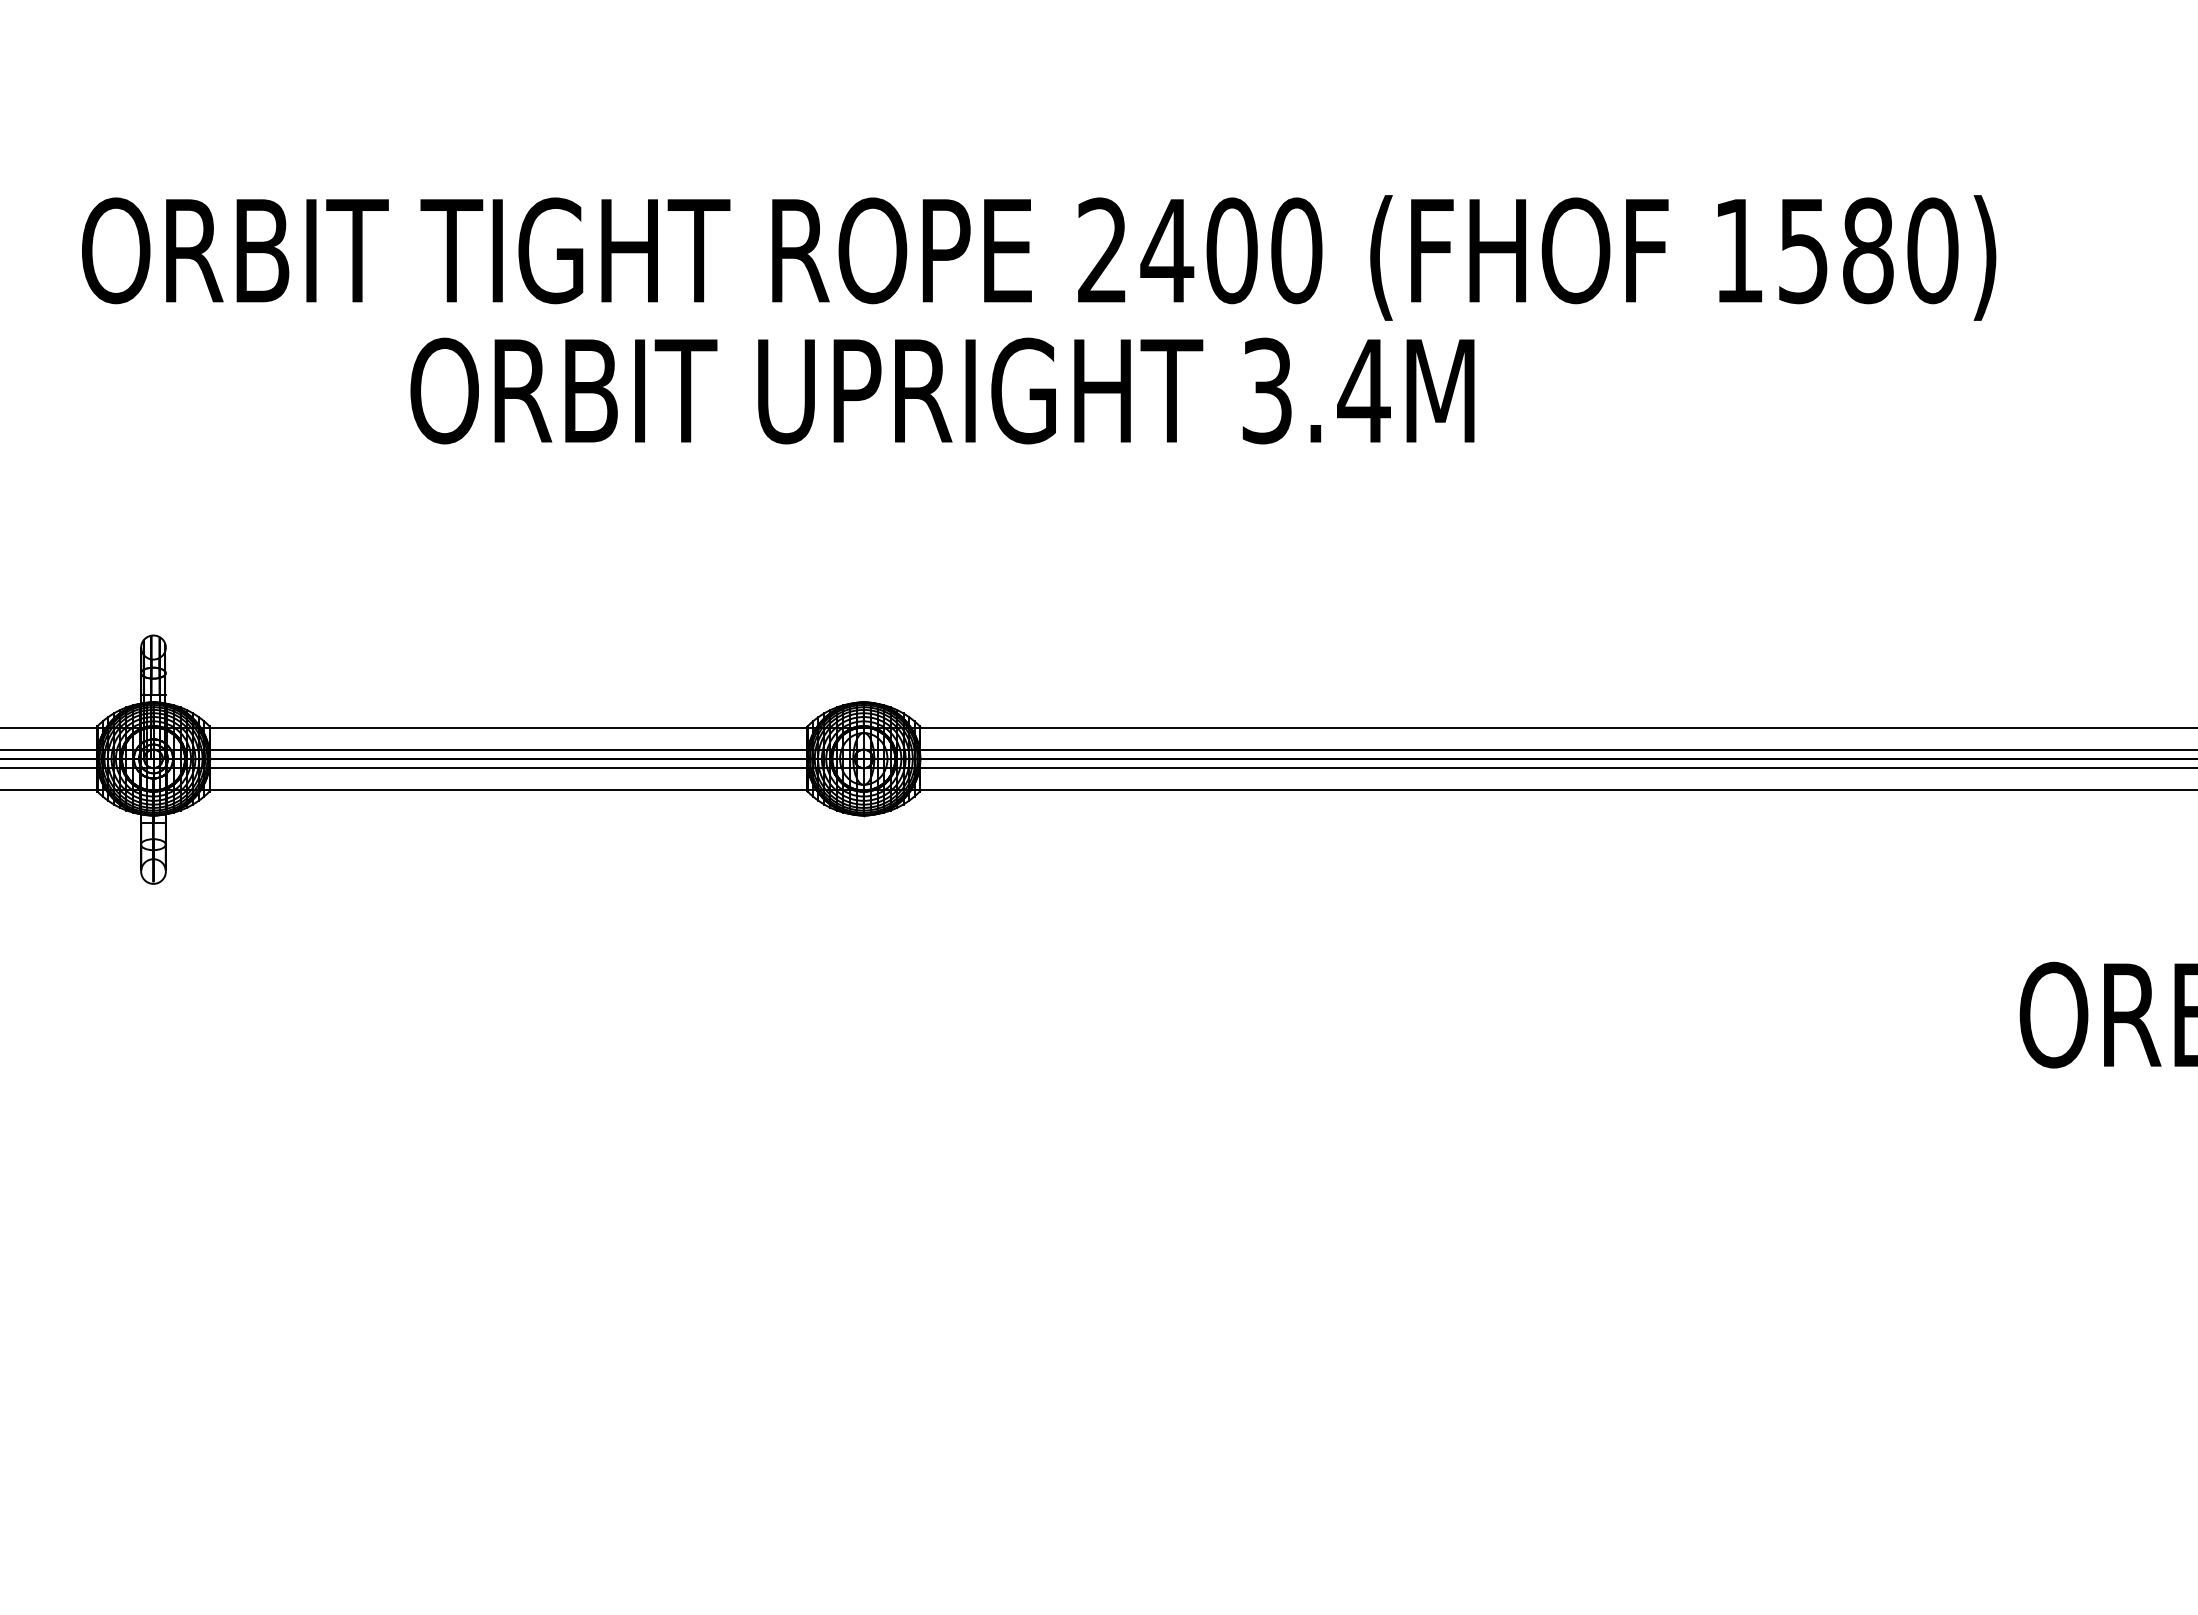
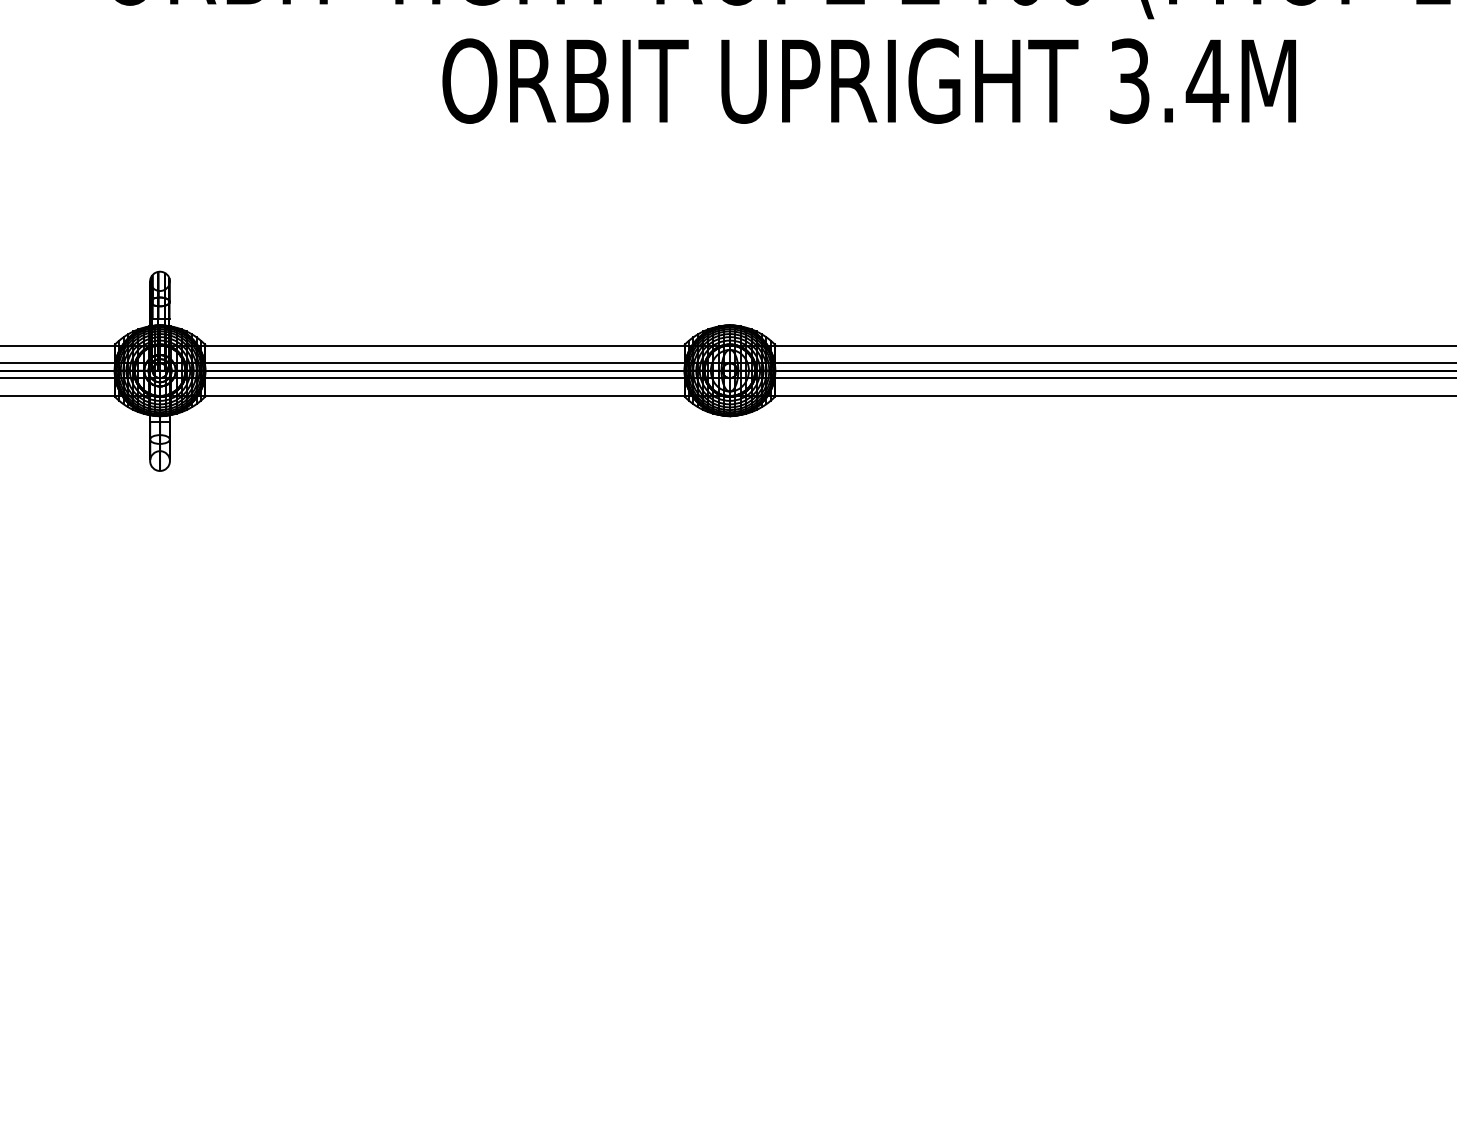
text: (942, 390) -> (869, 80), moved

